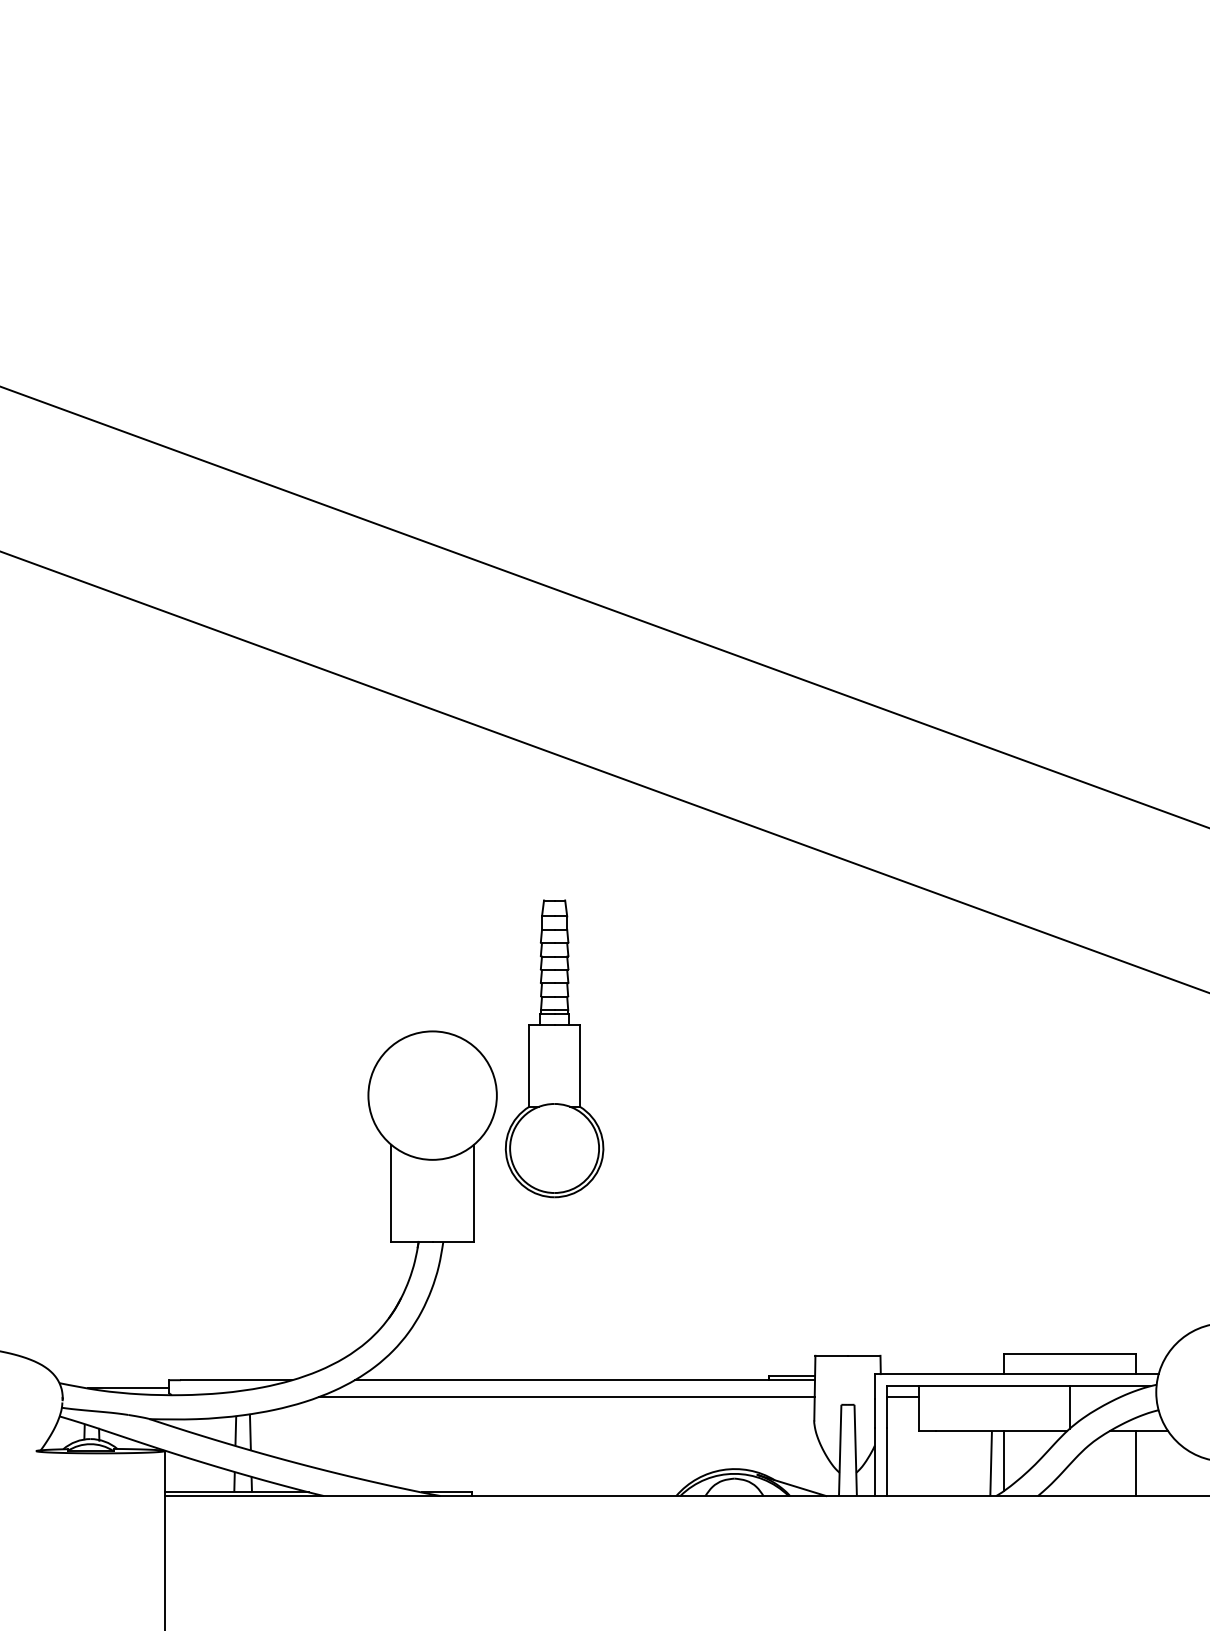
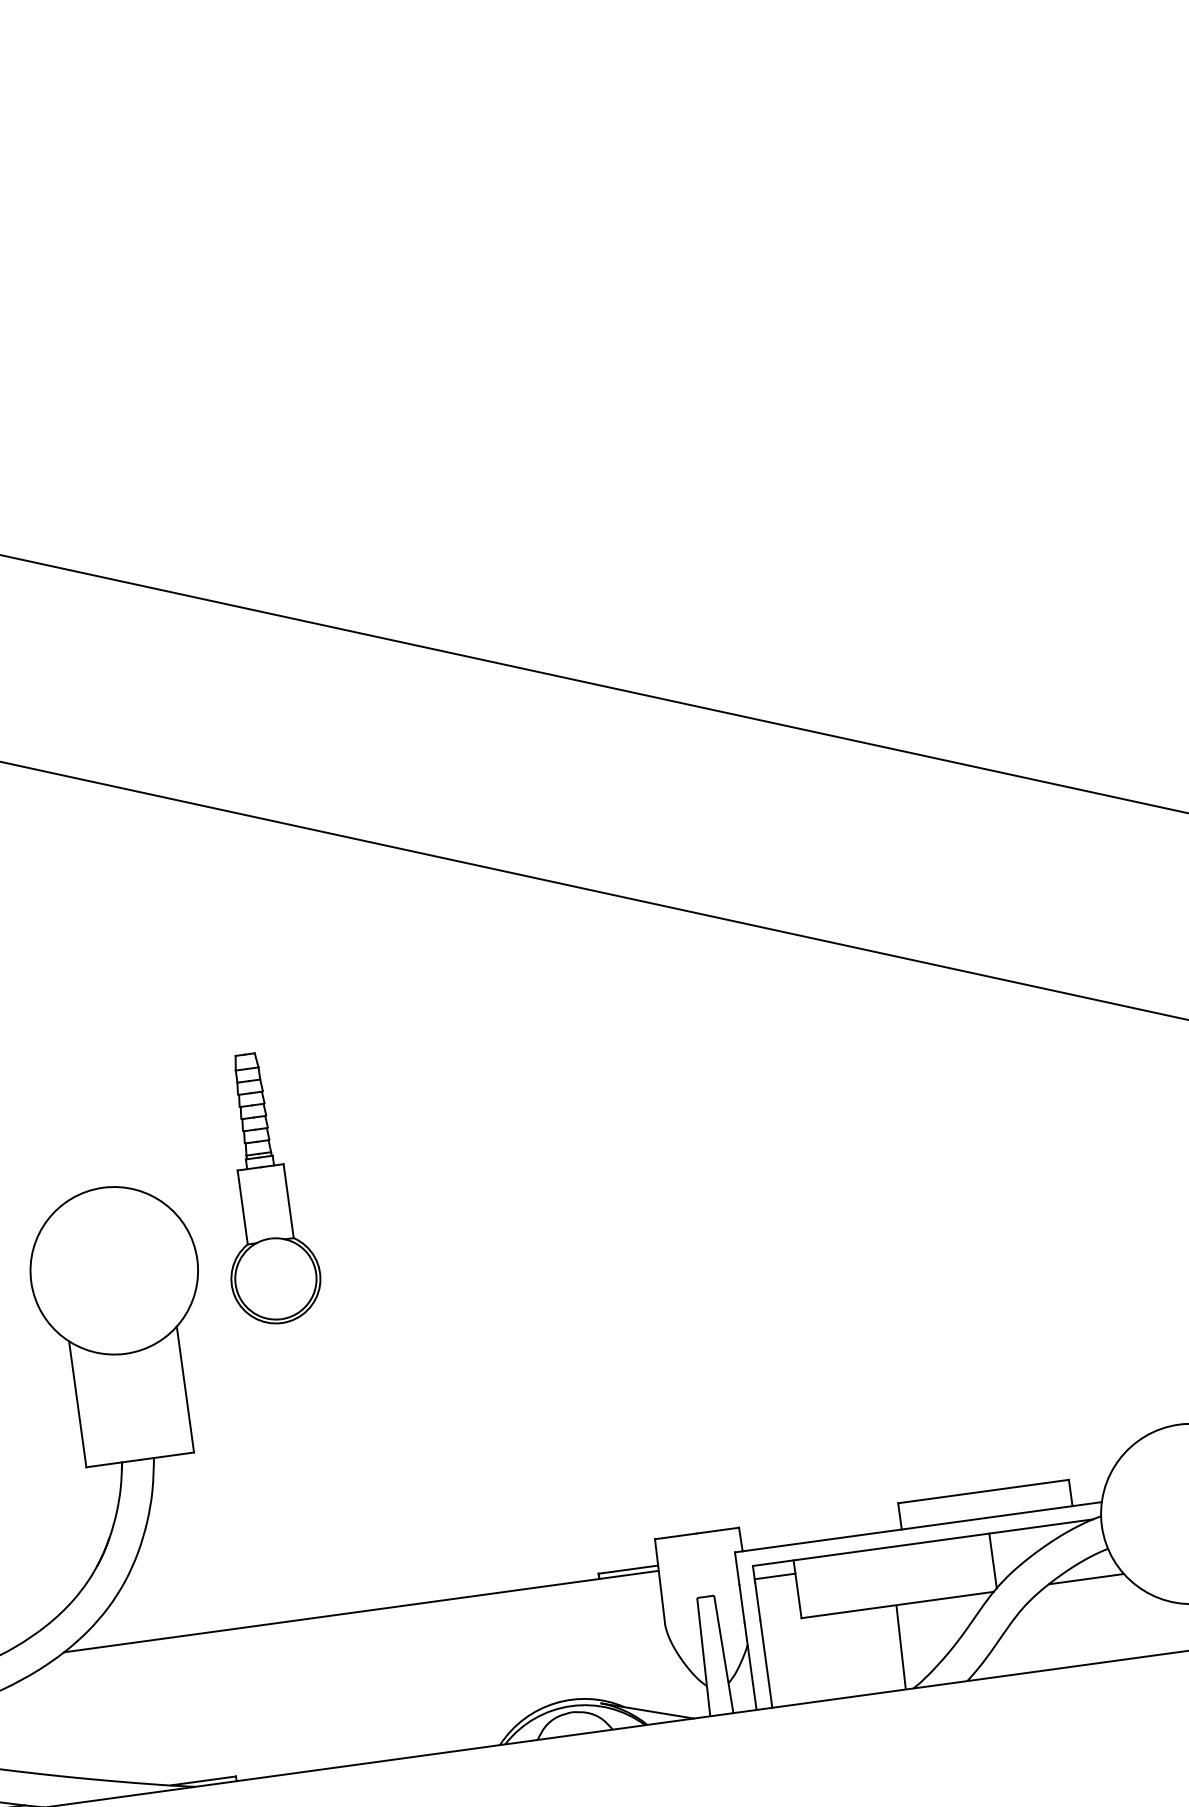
part: (554, 1048) -> (263, 1188), size x0.7
line: (566, 1396) -> (340, 1635), removed
line: (1003, 1460) -> (916, 1641), removed
line: (1136, 1463) -> (1088, 1621), removed

